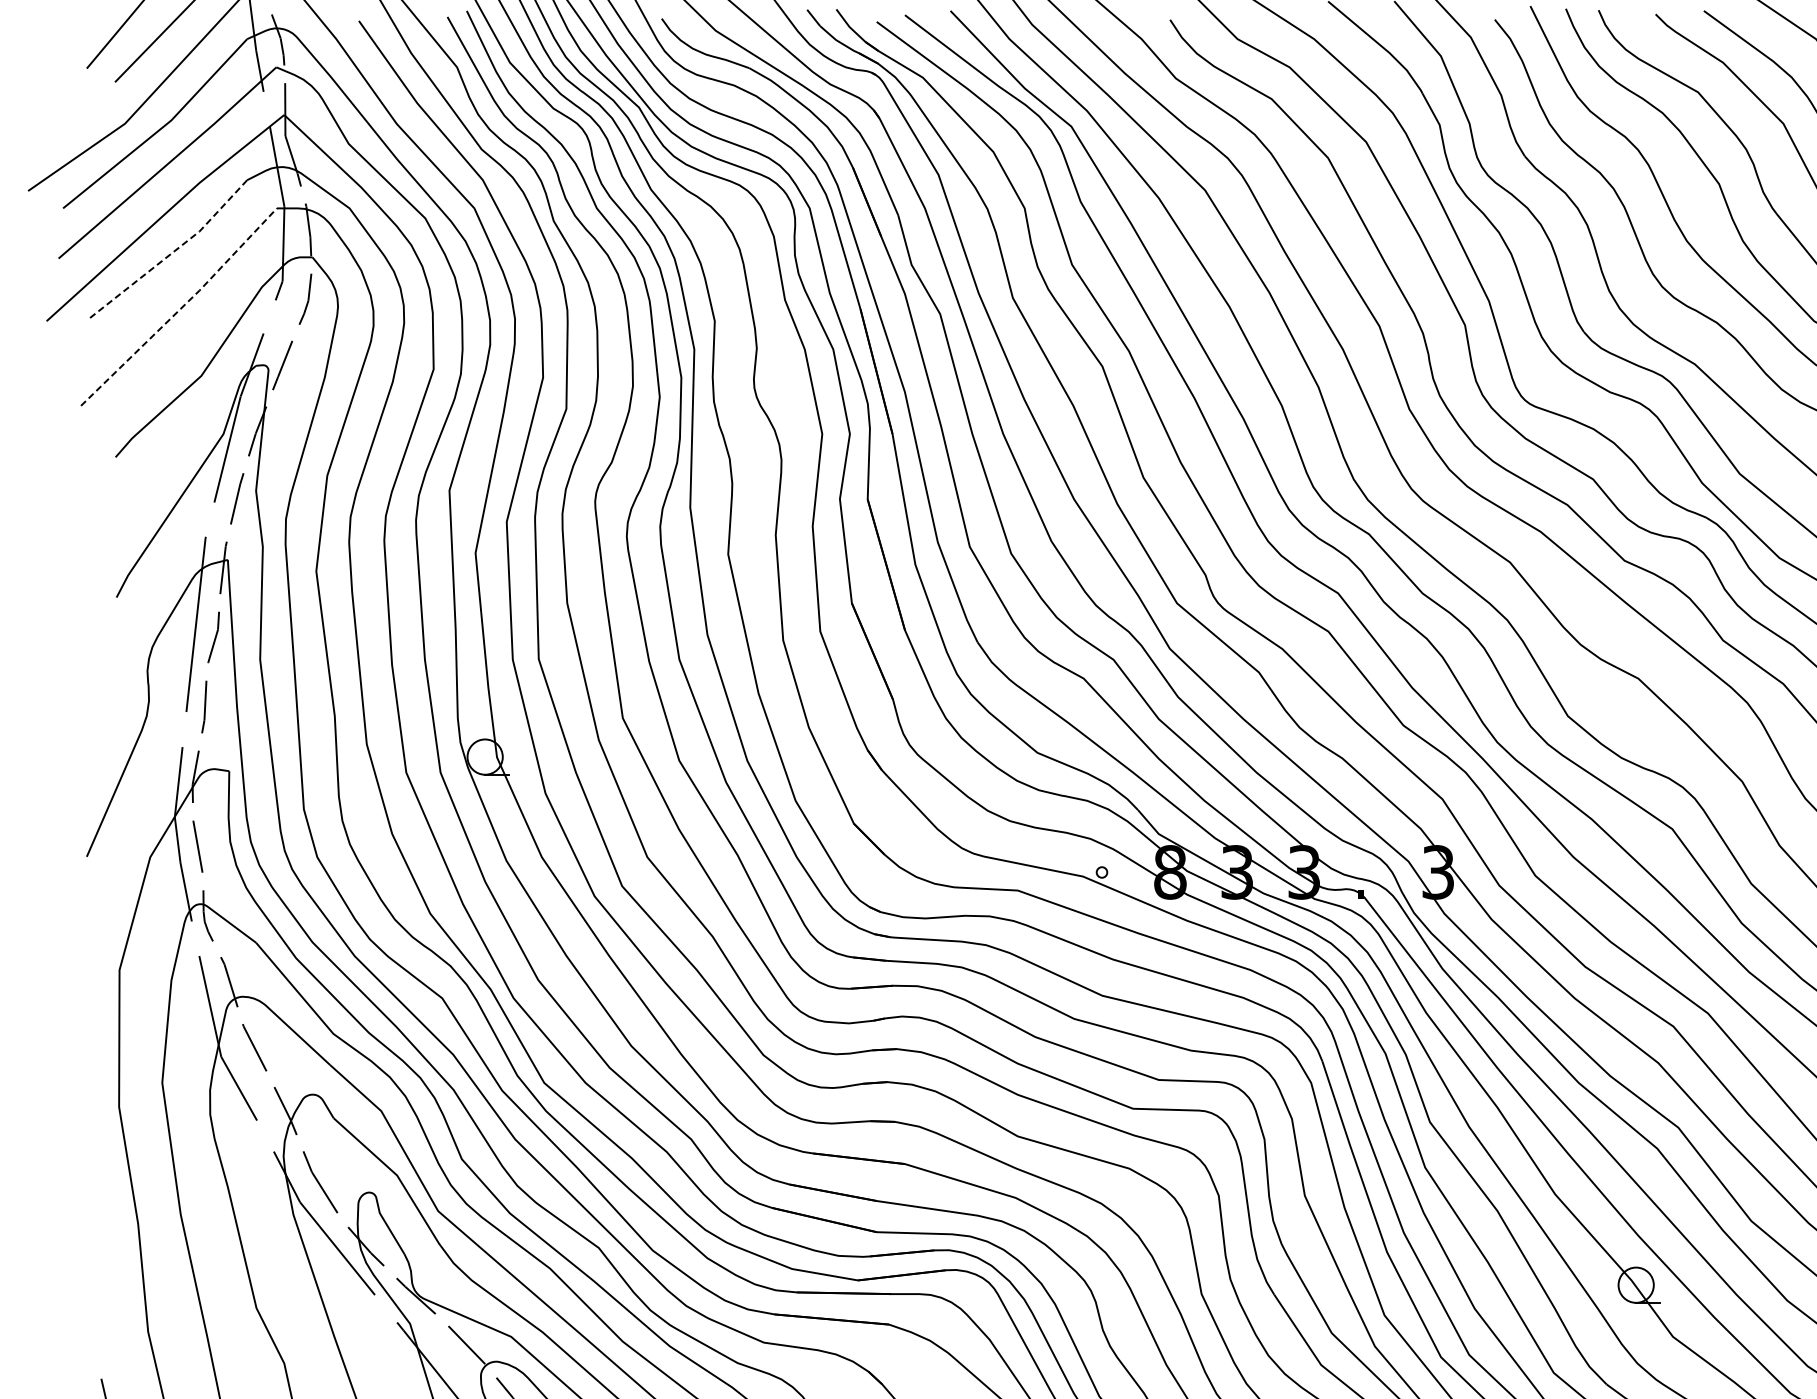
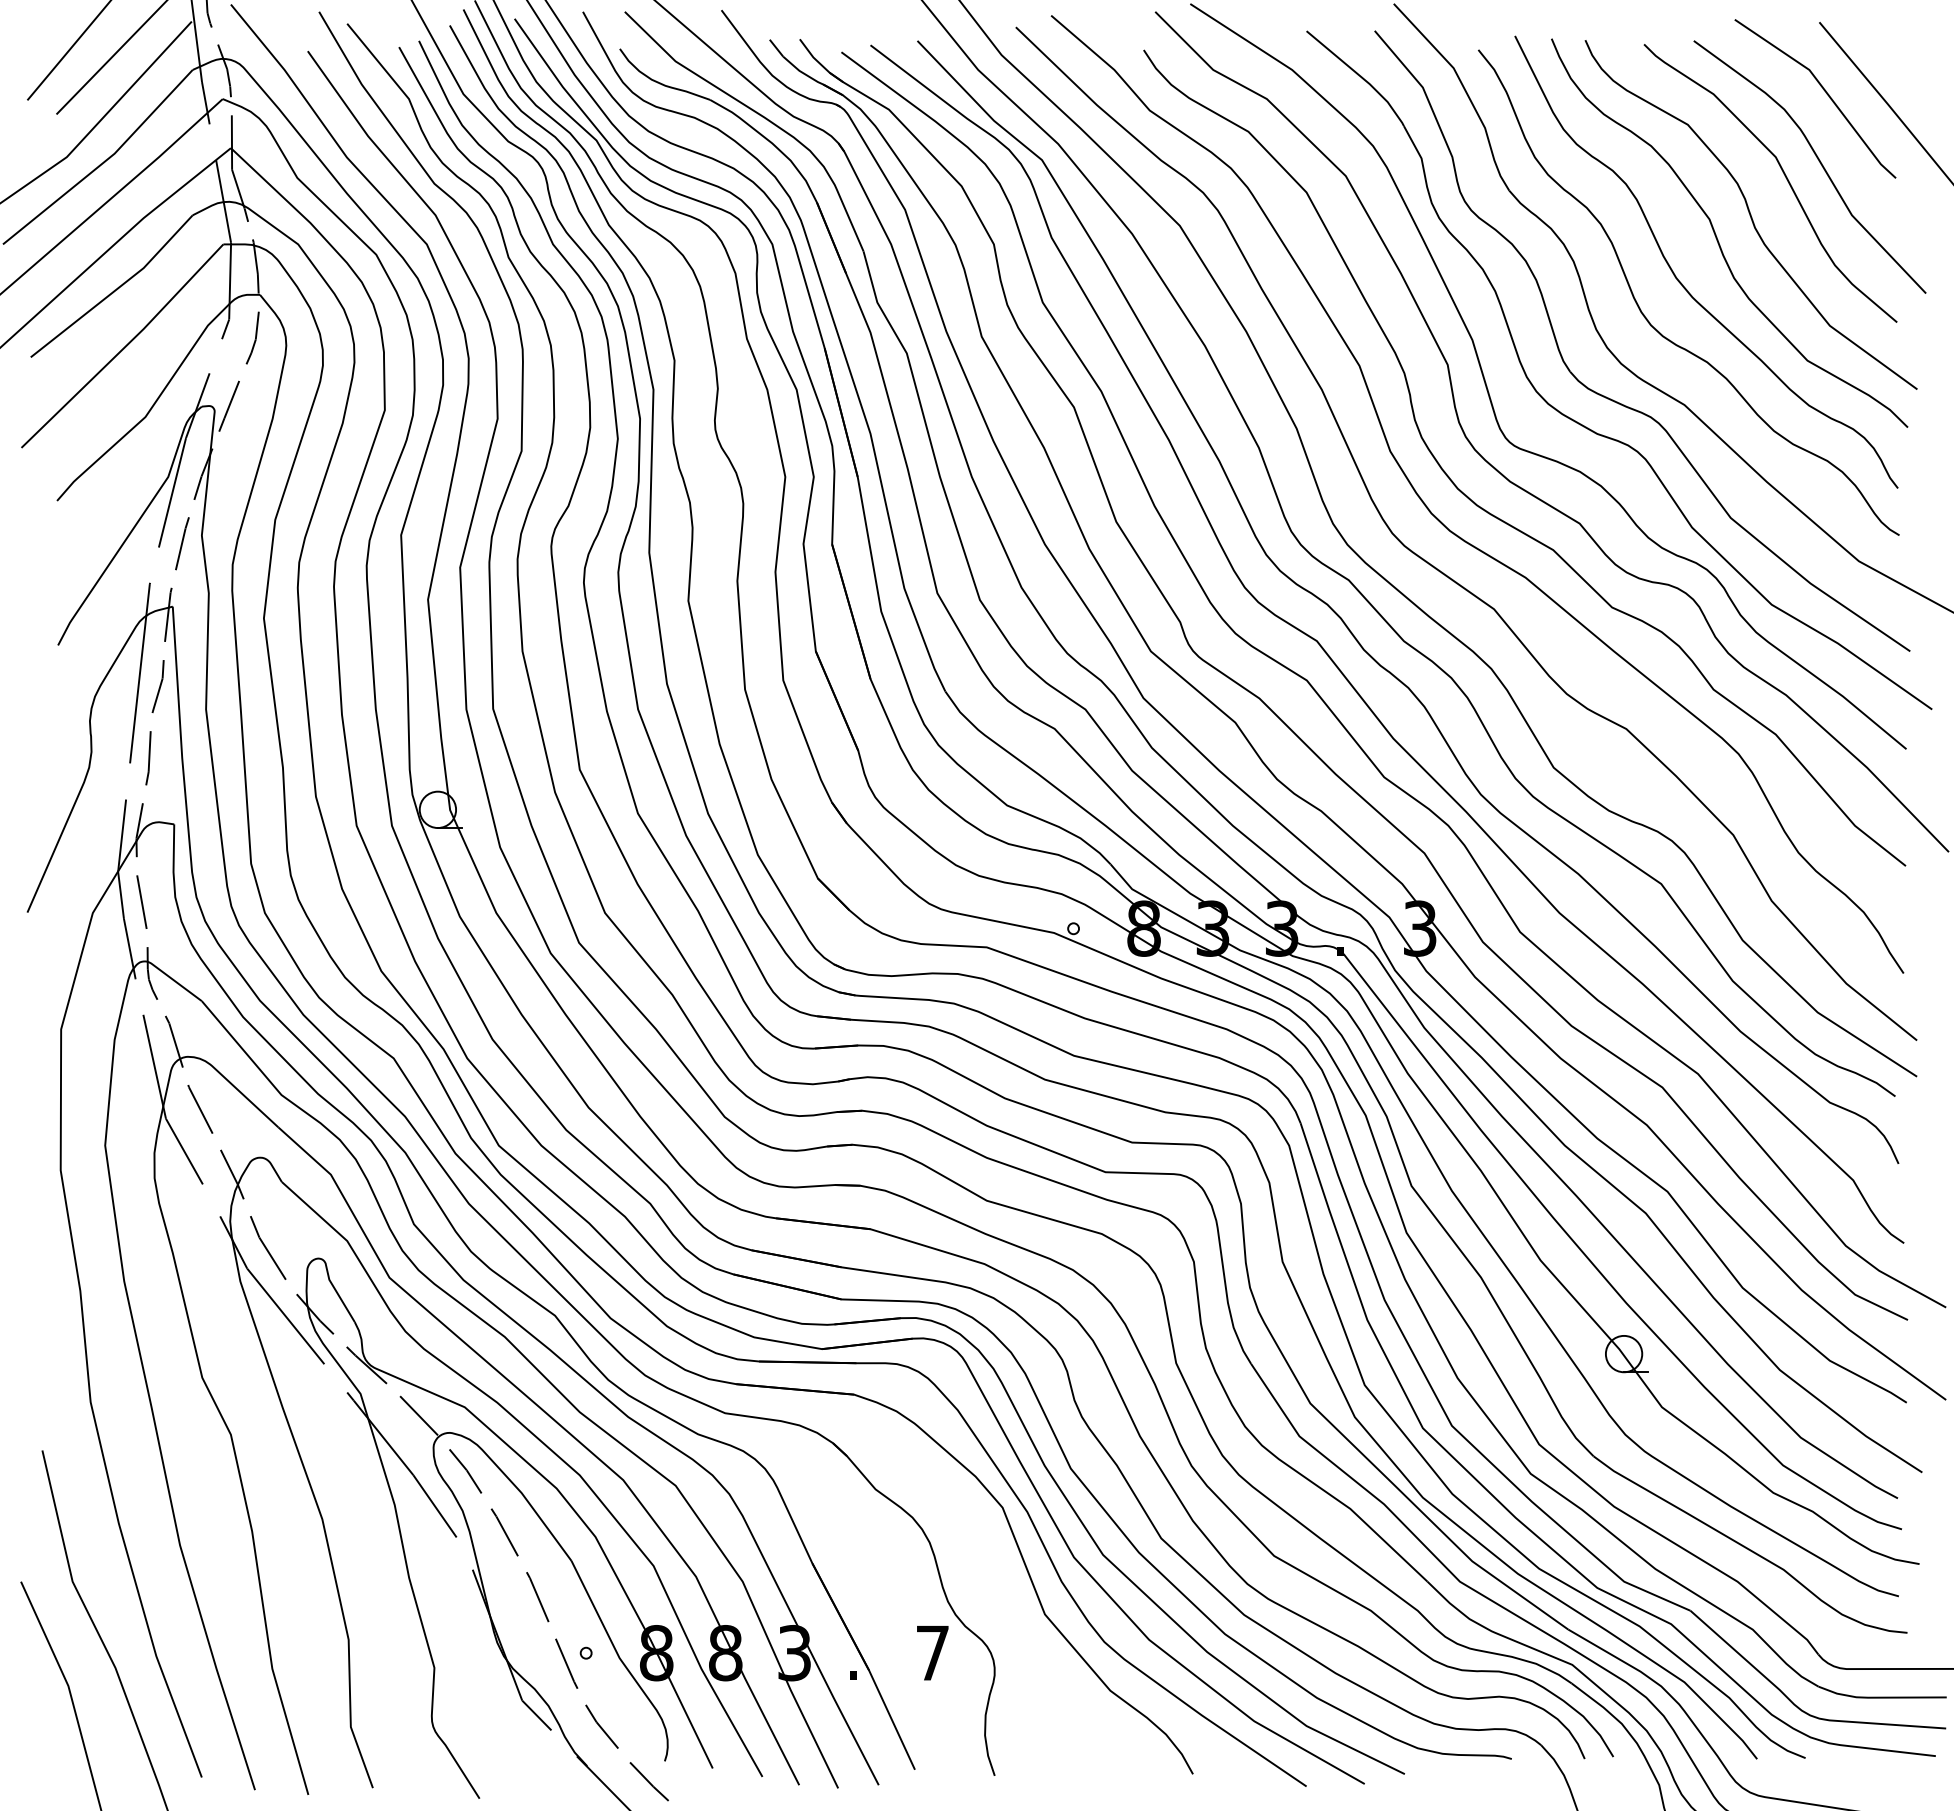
line: (173, 252) -> (116, 289), dashed -> solid
line: (181, 308) -> (125, 347), dashed -> solid

